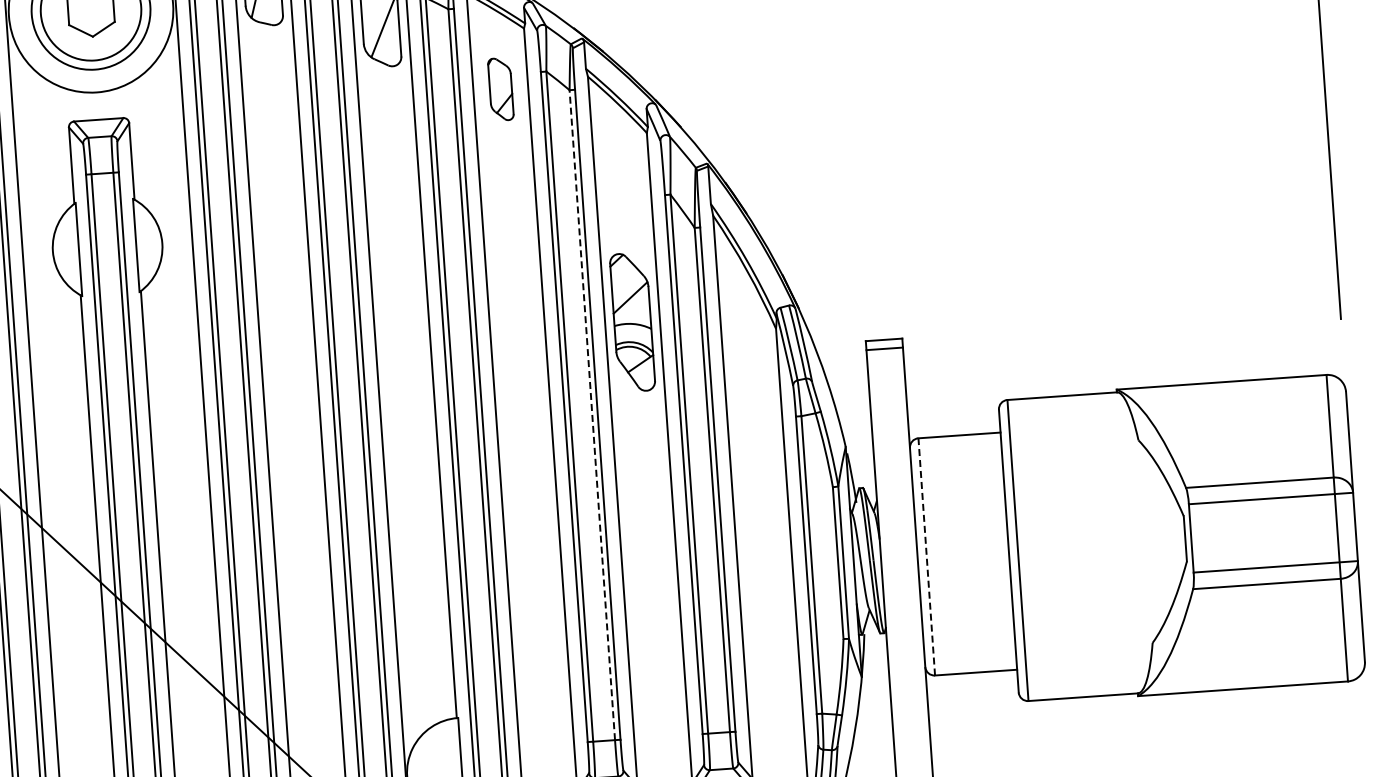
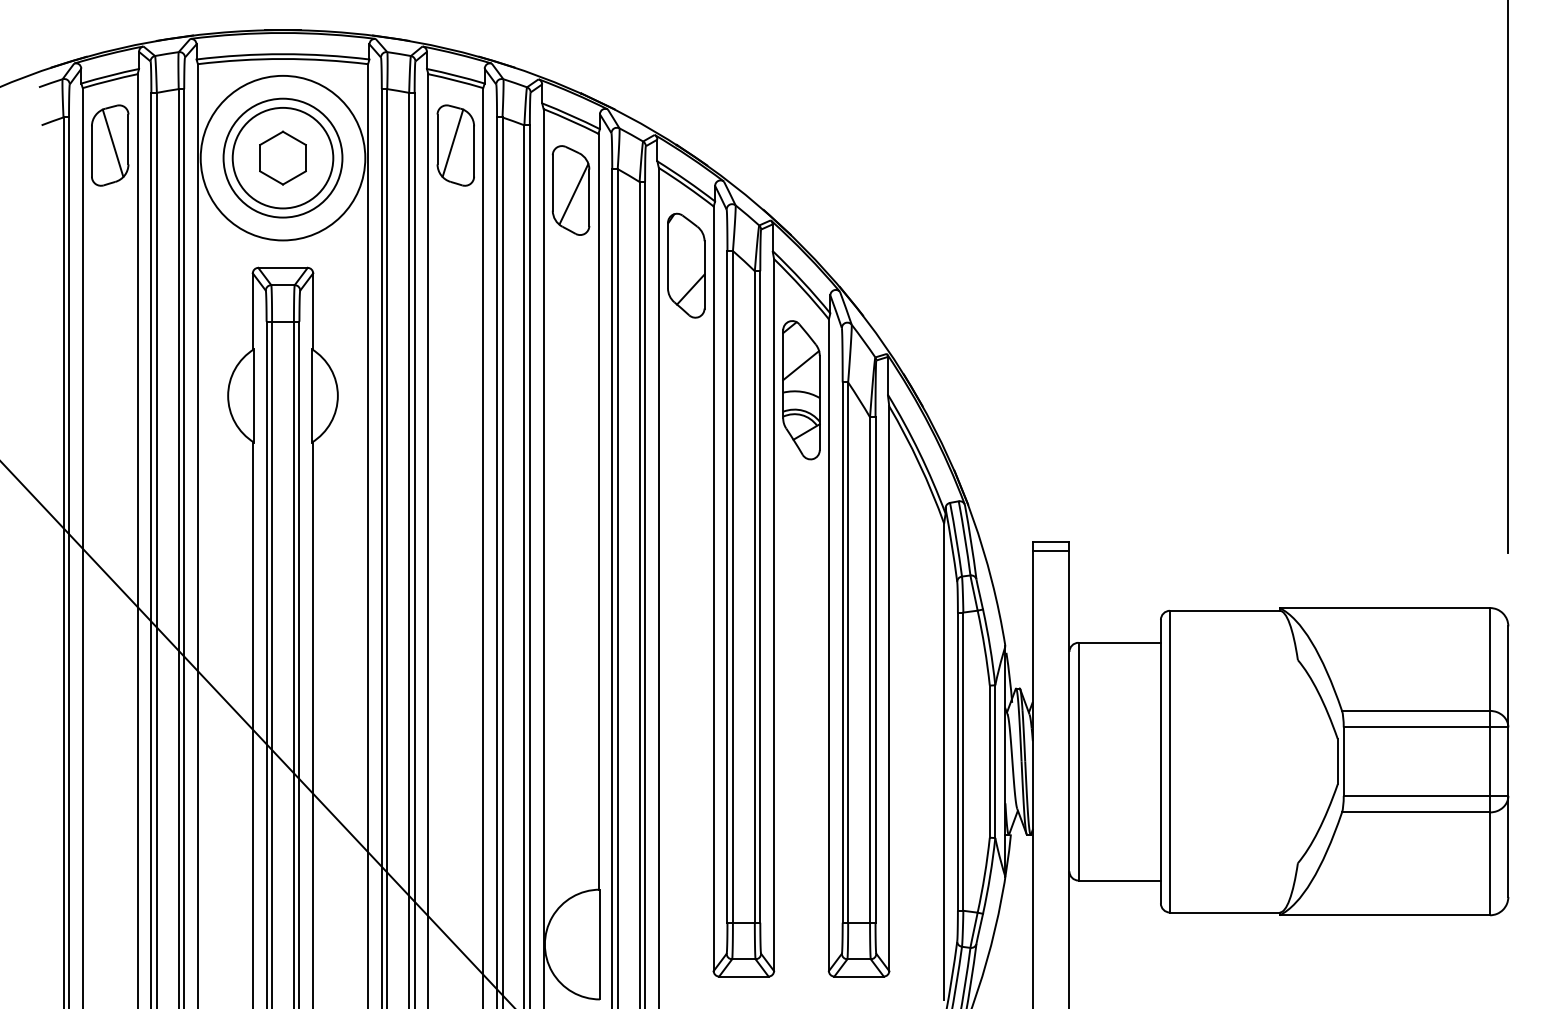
part: (501, 89) -> (686, 265), size x1.67
part: (632, 322) -> (801, 390), moved
line: (591, 414) -> (754, 596), dashed -> solid
line: (926, 556) -> (1078, 761), dashed -> solid

